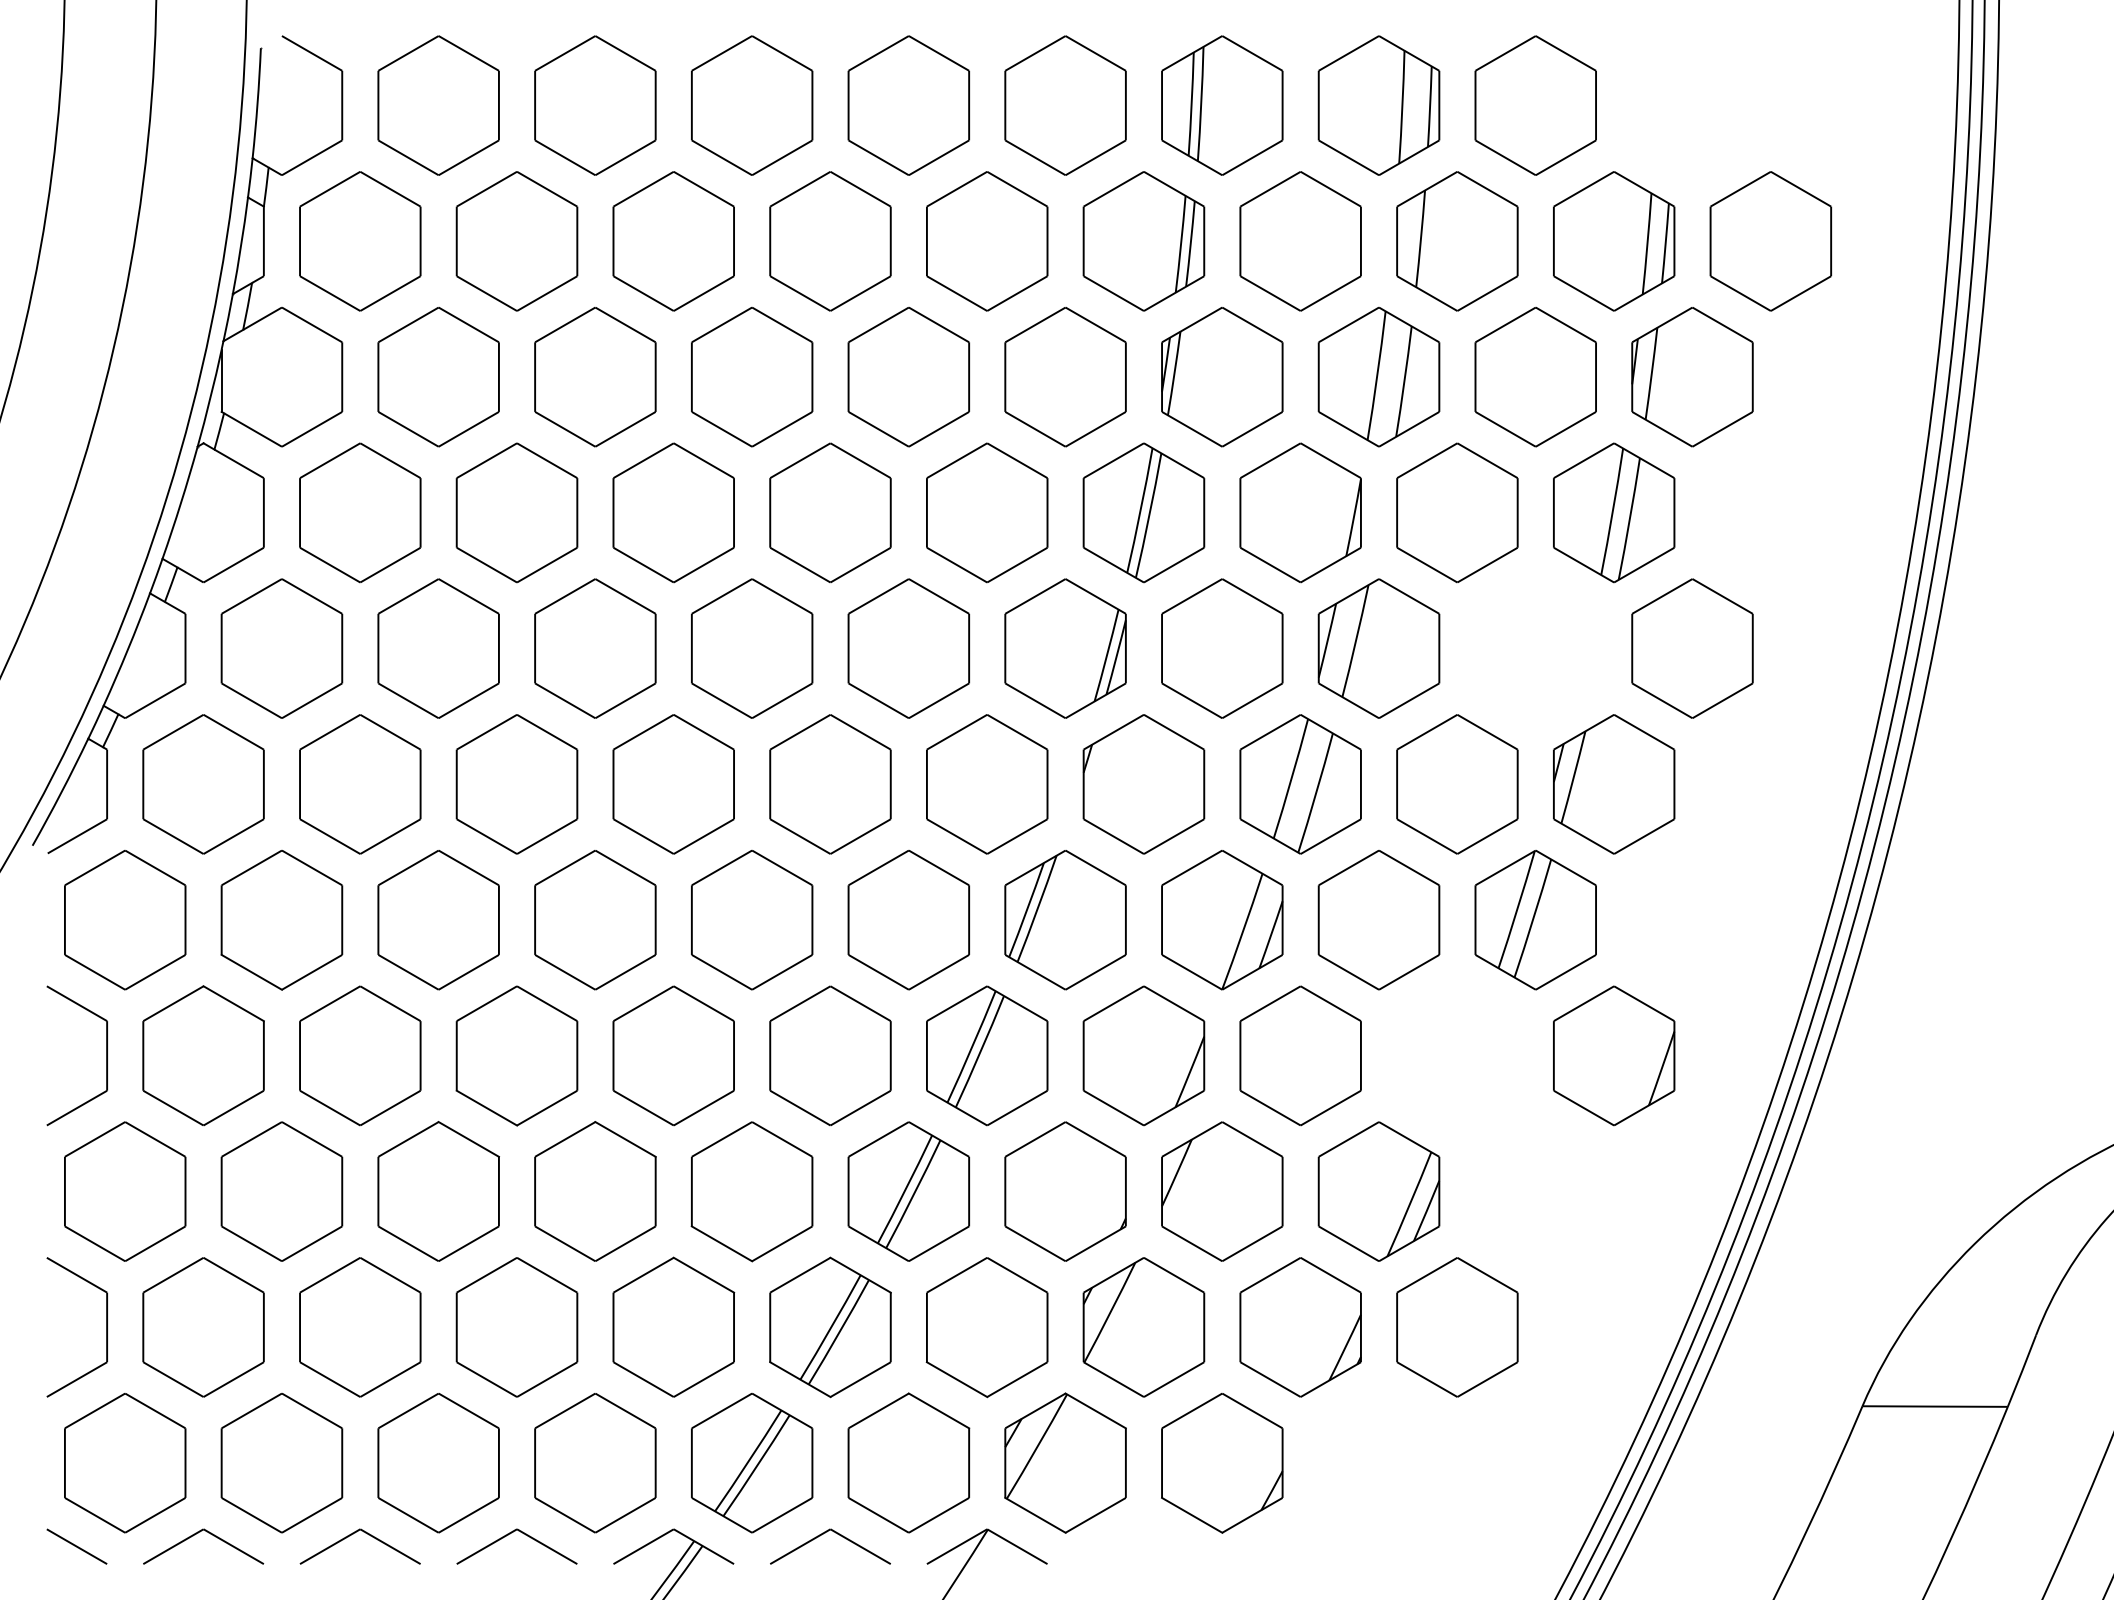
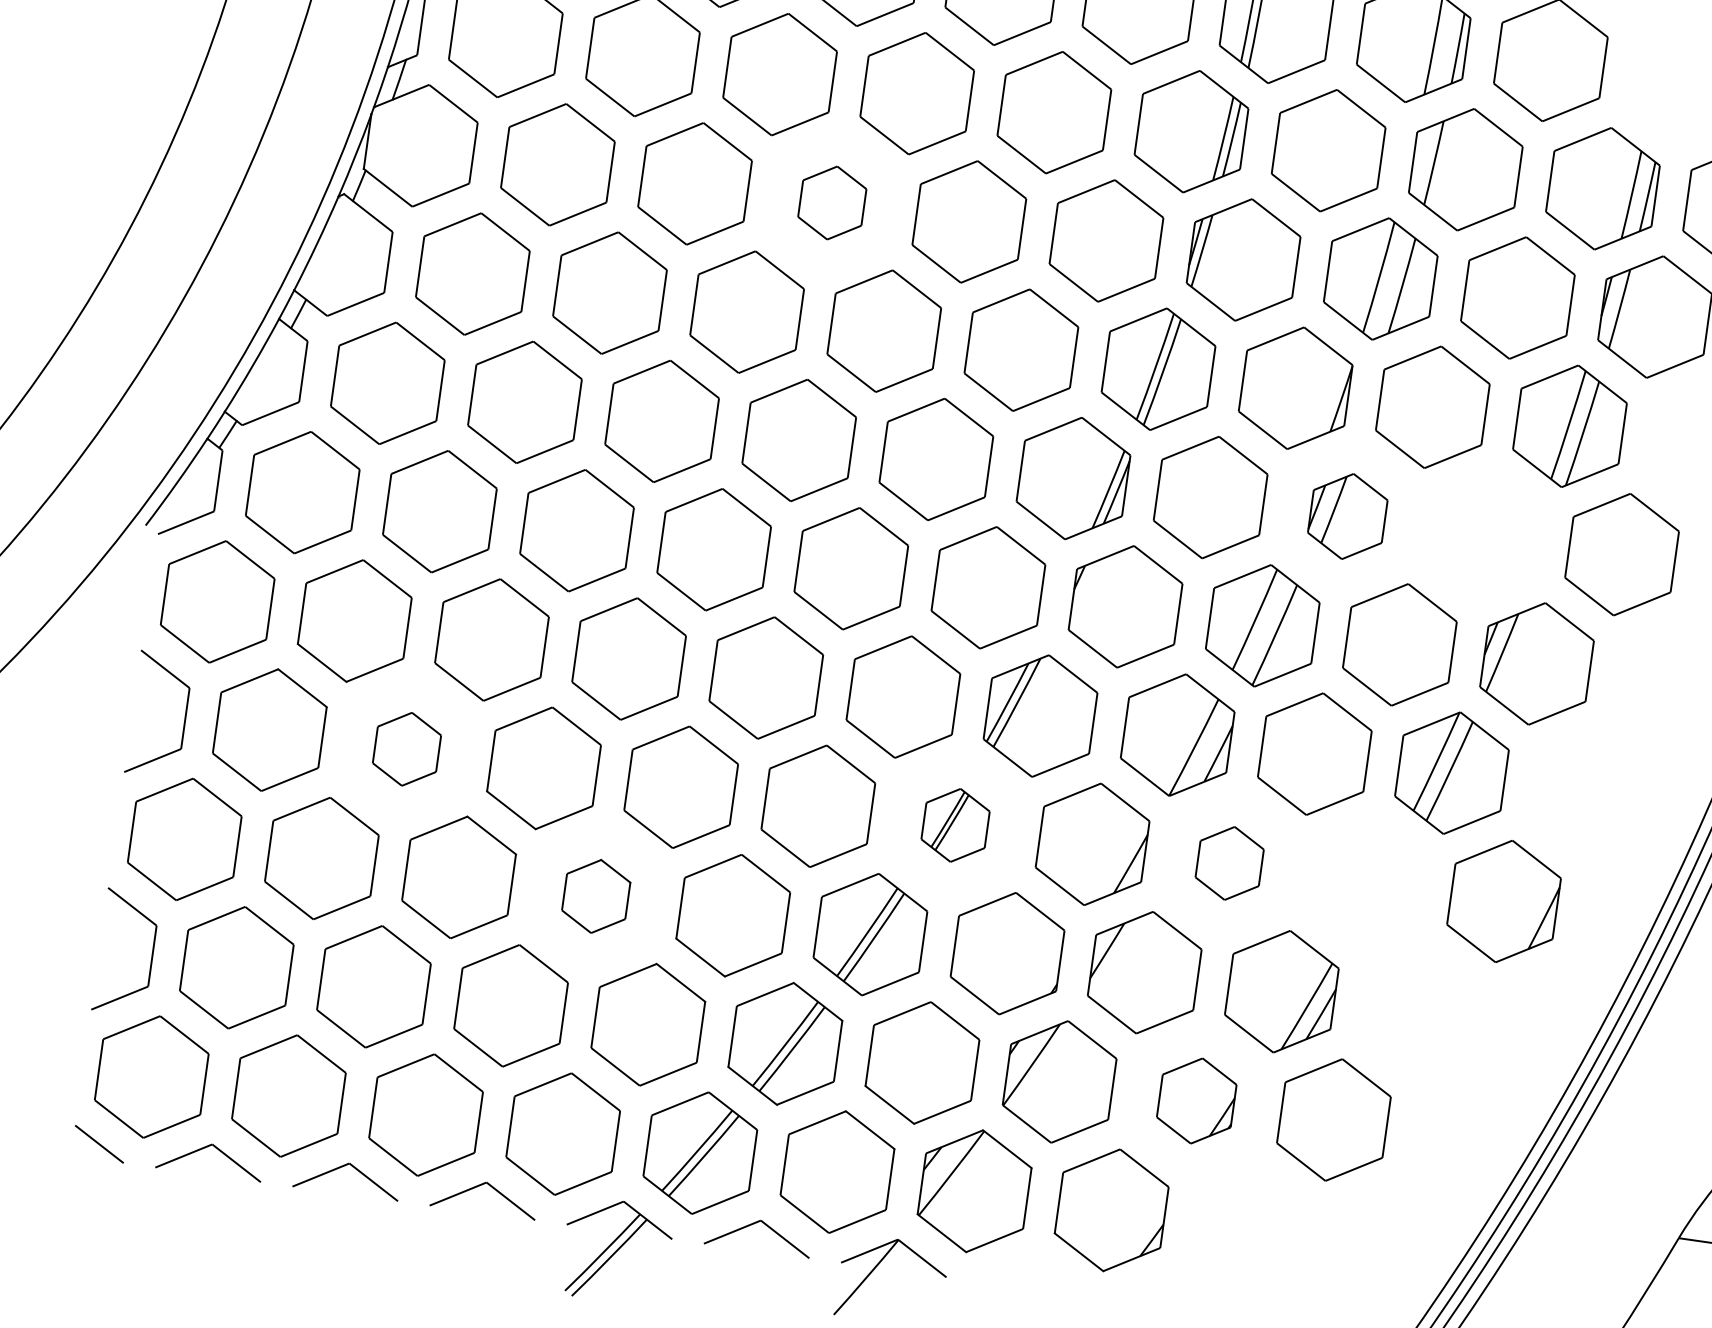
part: (752, 377) -> (832, 203), size x0.6
part: (1378, 648) -> (1347, 516), size x0.7
part: (360, 1055) -> (407, 748), size x0.6
part: (987, 1055) -> (955, 825), size x0.6
part: (1300, 1055) -> (1229, 863), size x0.6
part: (595, 1191) -> (596, 896), size x0.6
part: (1300, 1327) -> (1196, 1101), size x0.7

